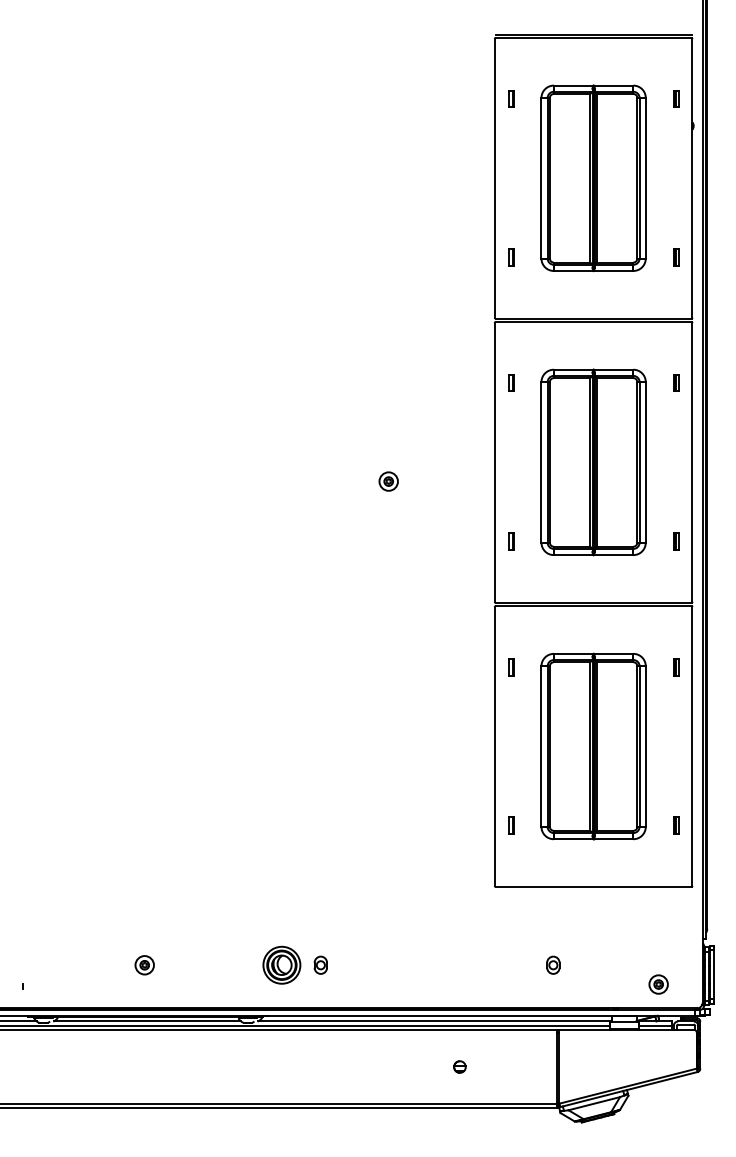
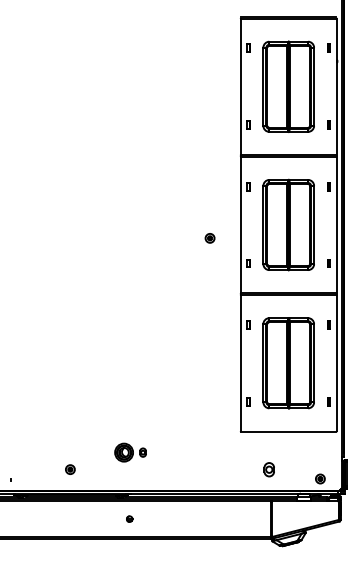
part: (387, 481) -> (209, 238), moved
part: (295, 964) -> (130, 452), moved
part: (551, 964) -> (268, 469), size x1.6
part: (459, 1065) -> (129, 518), moved

